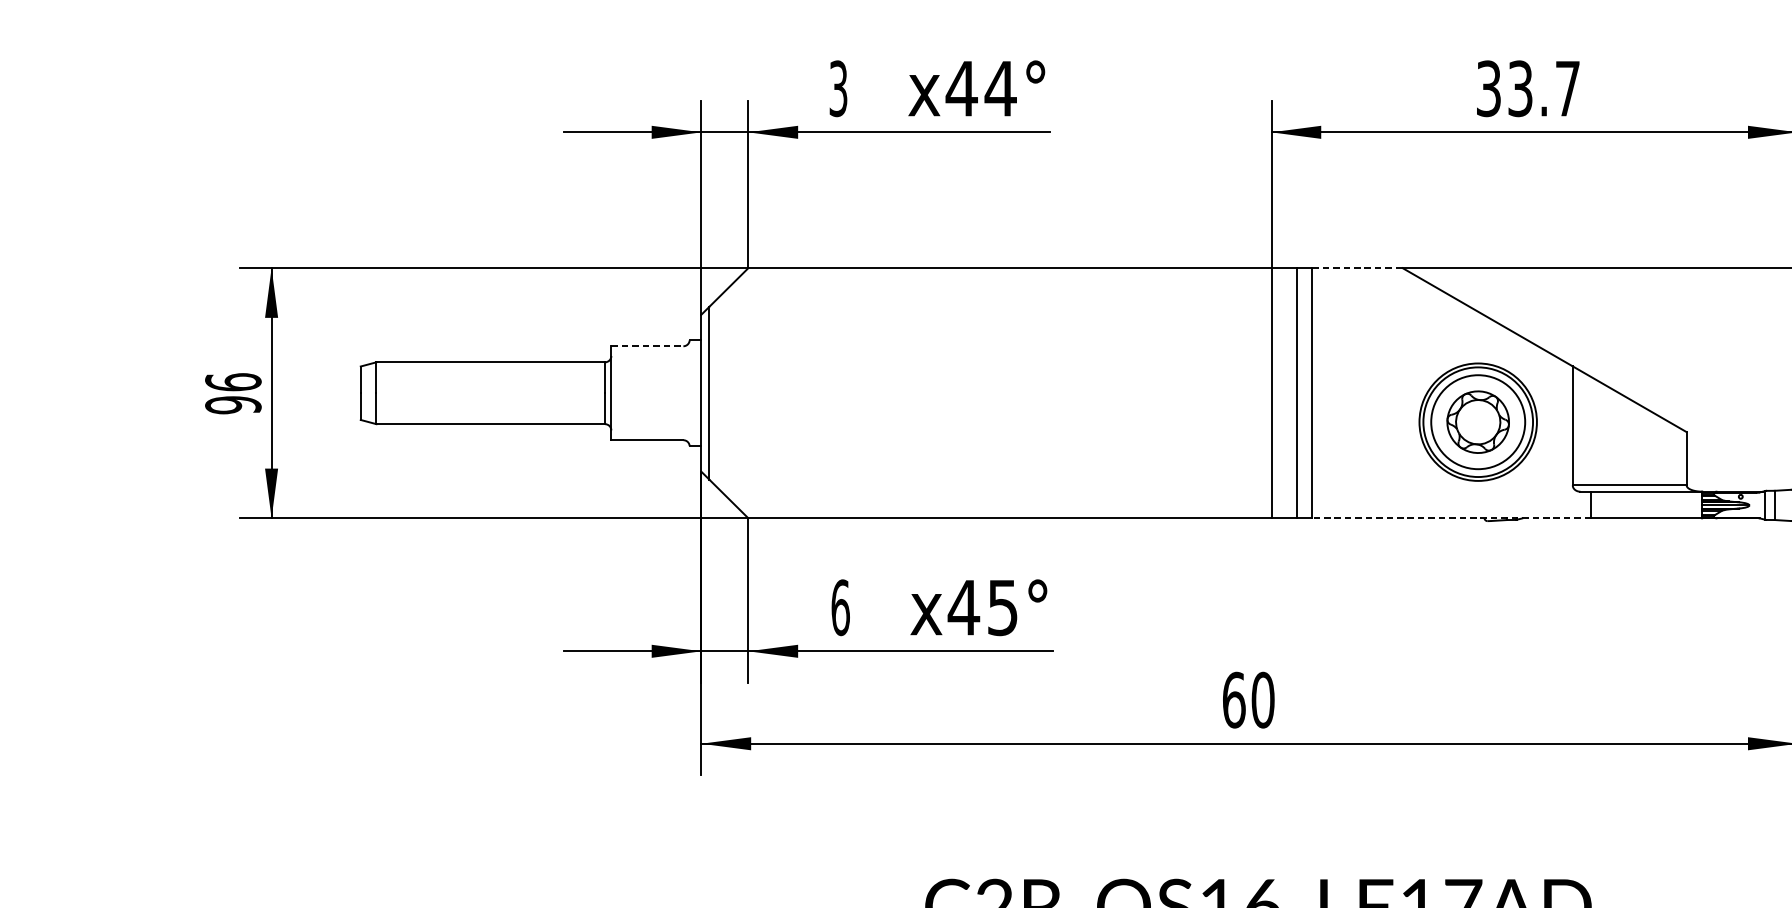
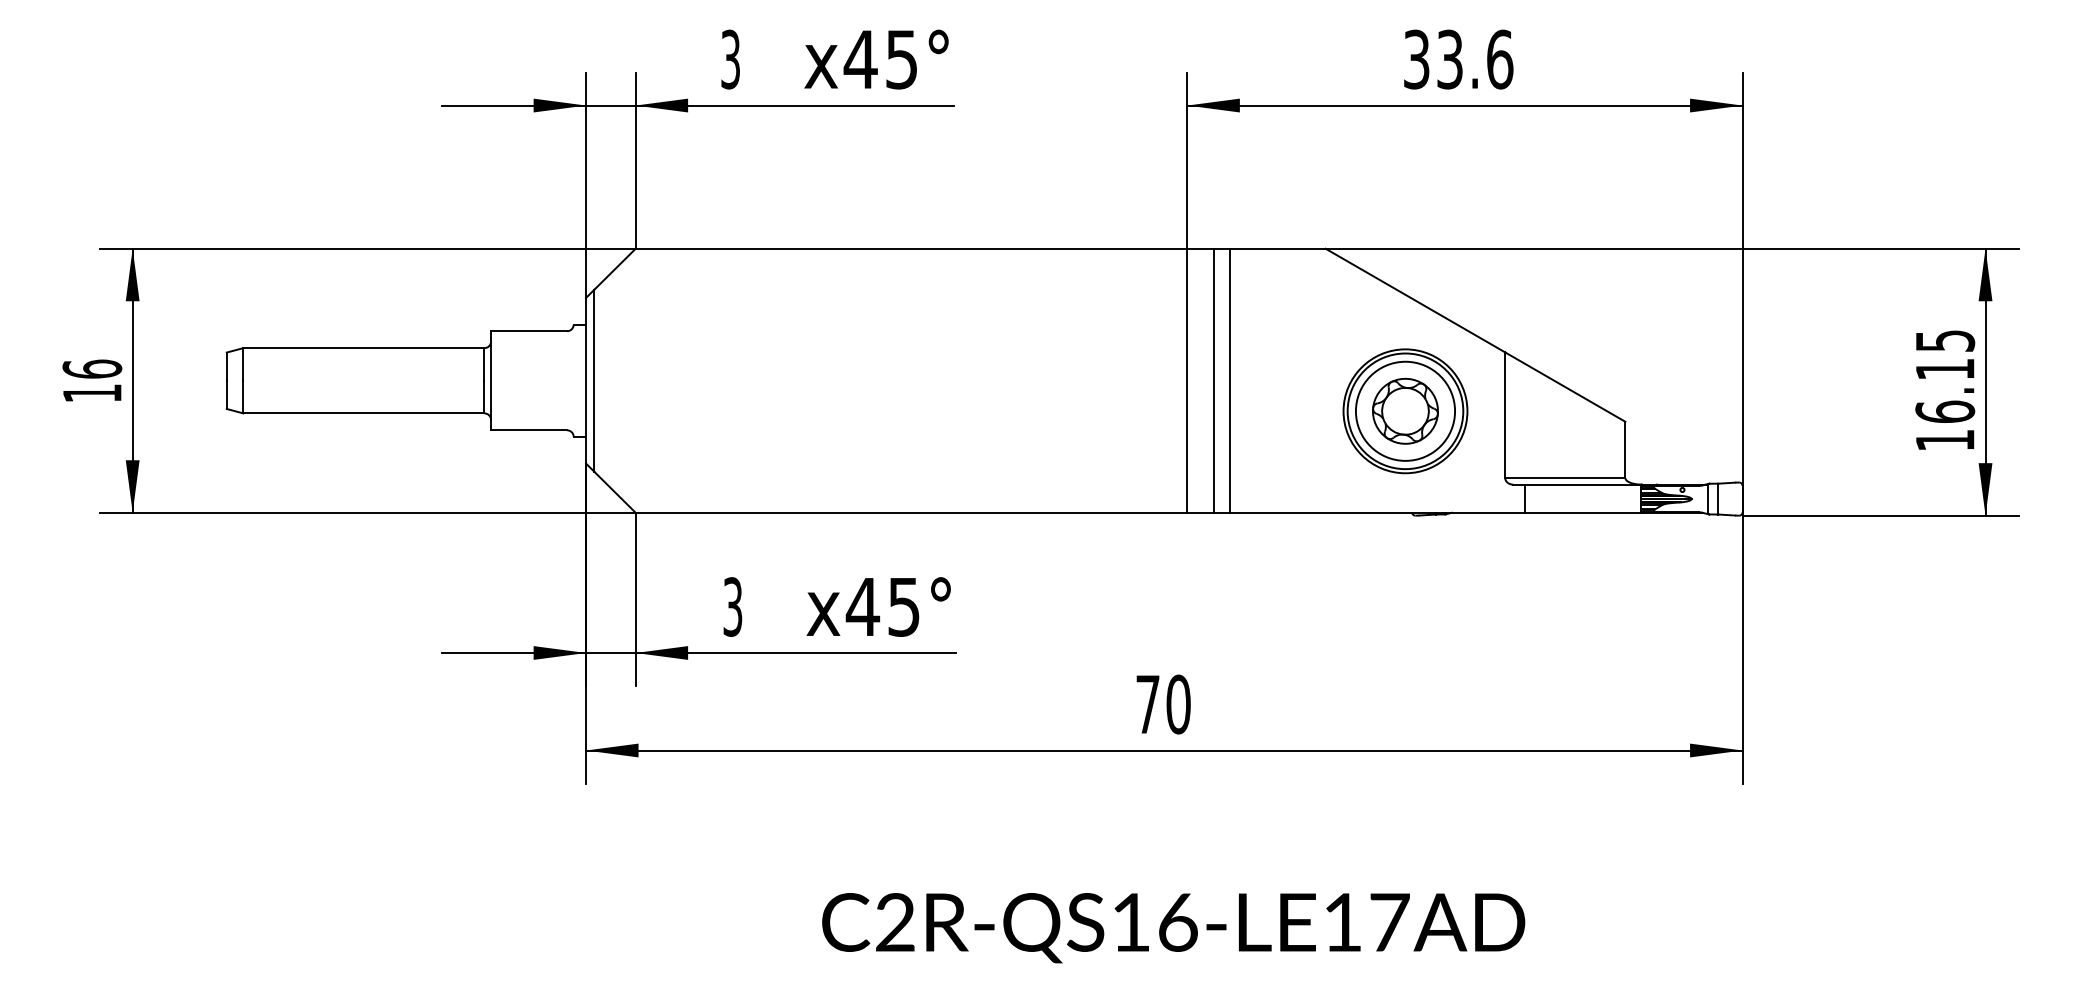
text: (1000, 88) -> (901, 59), x44° -> x45°
text: (1568, 88) -> (1500, 59), 33.7 -> 33.6
line: (1357, 267) -> (1278, 248), dashed -> solid
line: (647, 346) -> (529, 331), dashed -> solid
text: (233, 405) -> (92, 393), 96 -> 16
line: (1451, 518) -> (1377, 512), dashed -> solid
text: (840, 607) -> (732, 606), 6 -> 3
text: (1234, 700) -> (1148, 704), 60 -> 70

